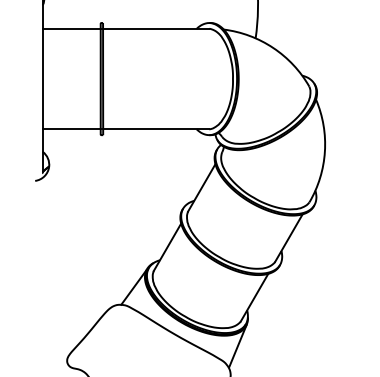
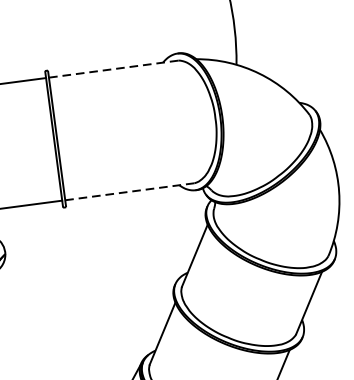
line: (156, 28) -> (114, 68), solid -> dashed
line: (156, 129) -> (130, 191), solid -> dashed

